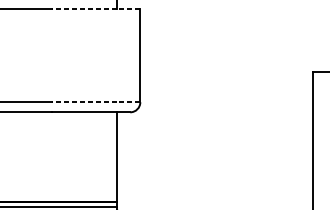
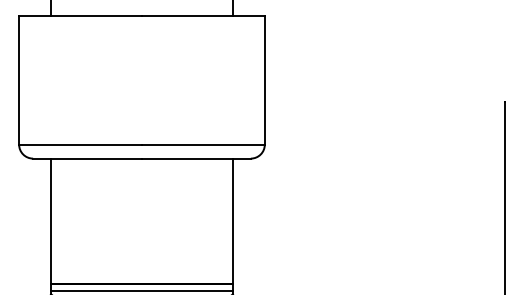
line: (95, 9) -> (202, 15), dashed -> solid
line: (95, 102) -> (202, 144), dashed -> solid

